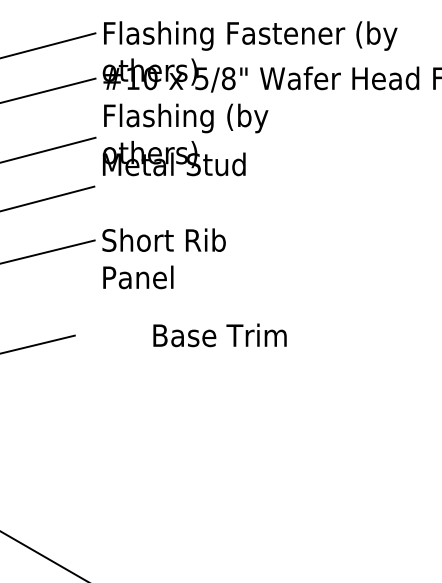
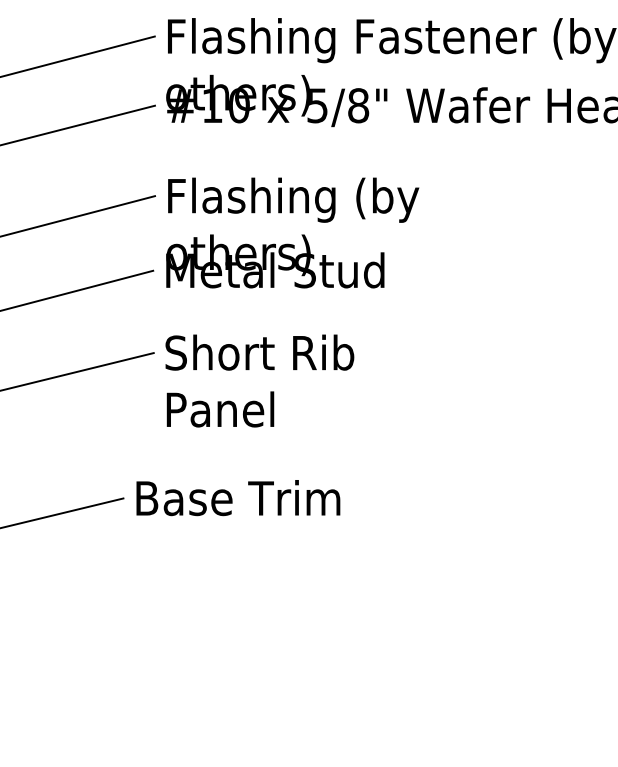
text: (185, 139) -> (292, 232), moved
text: (219, 335) -> (237, 498), moved

